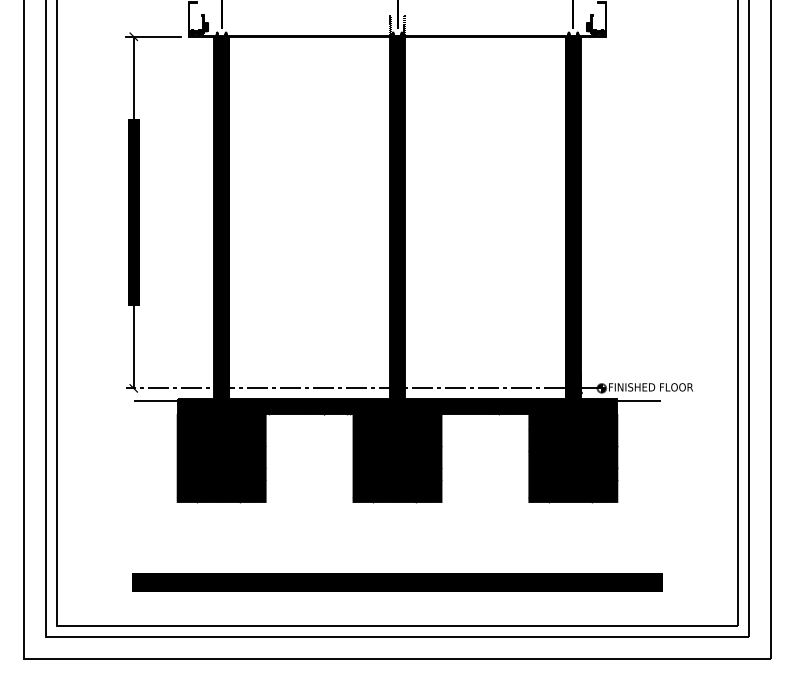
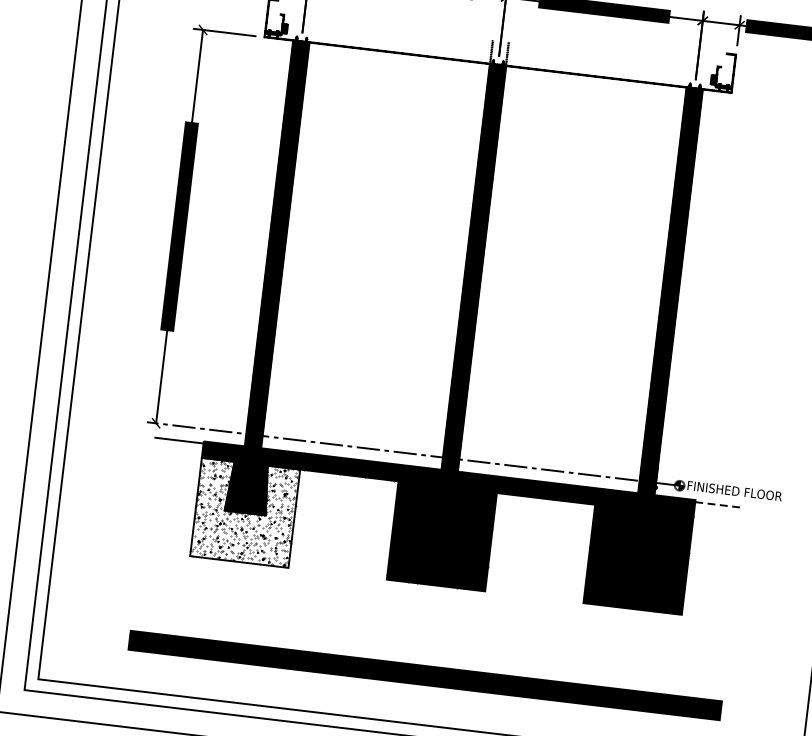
line: (639, 401) -> (720, 505), solid -> dashed
fill: (221, 457) -> (245, 512), removed

